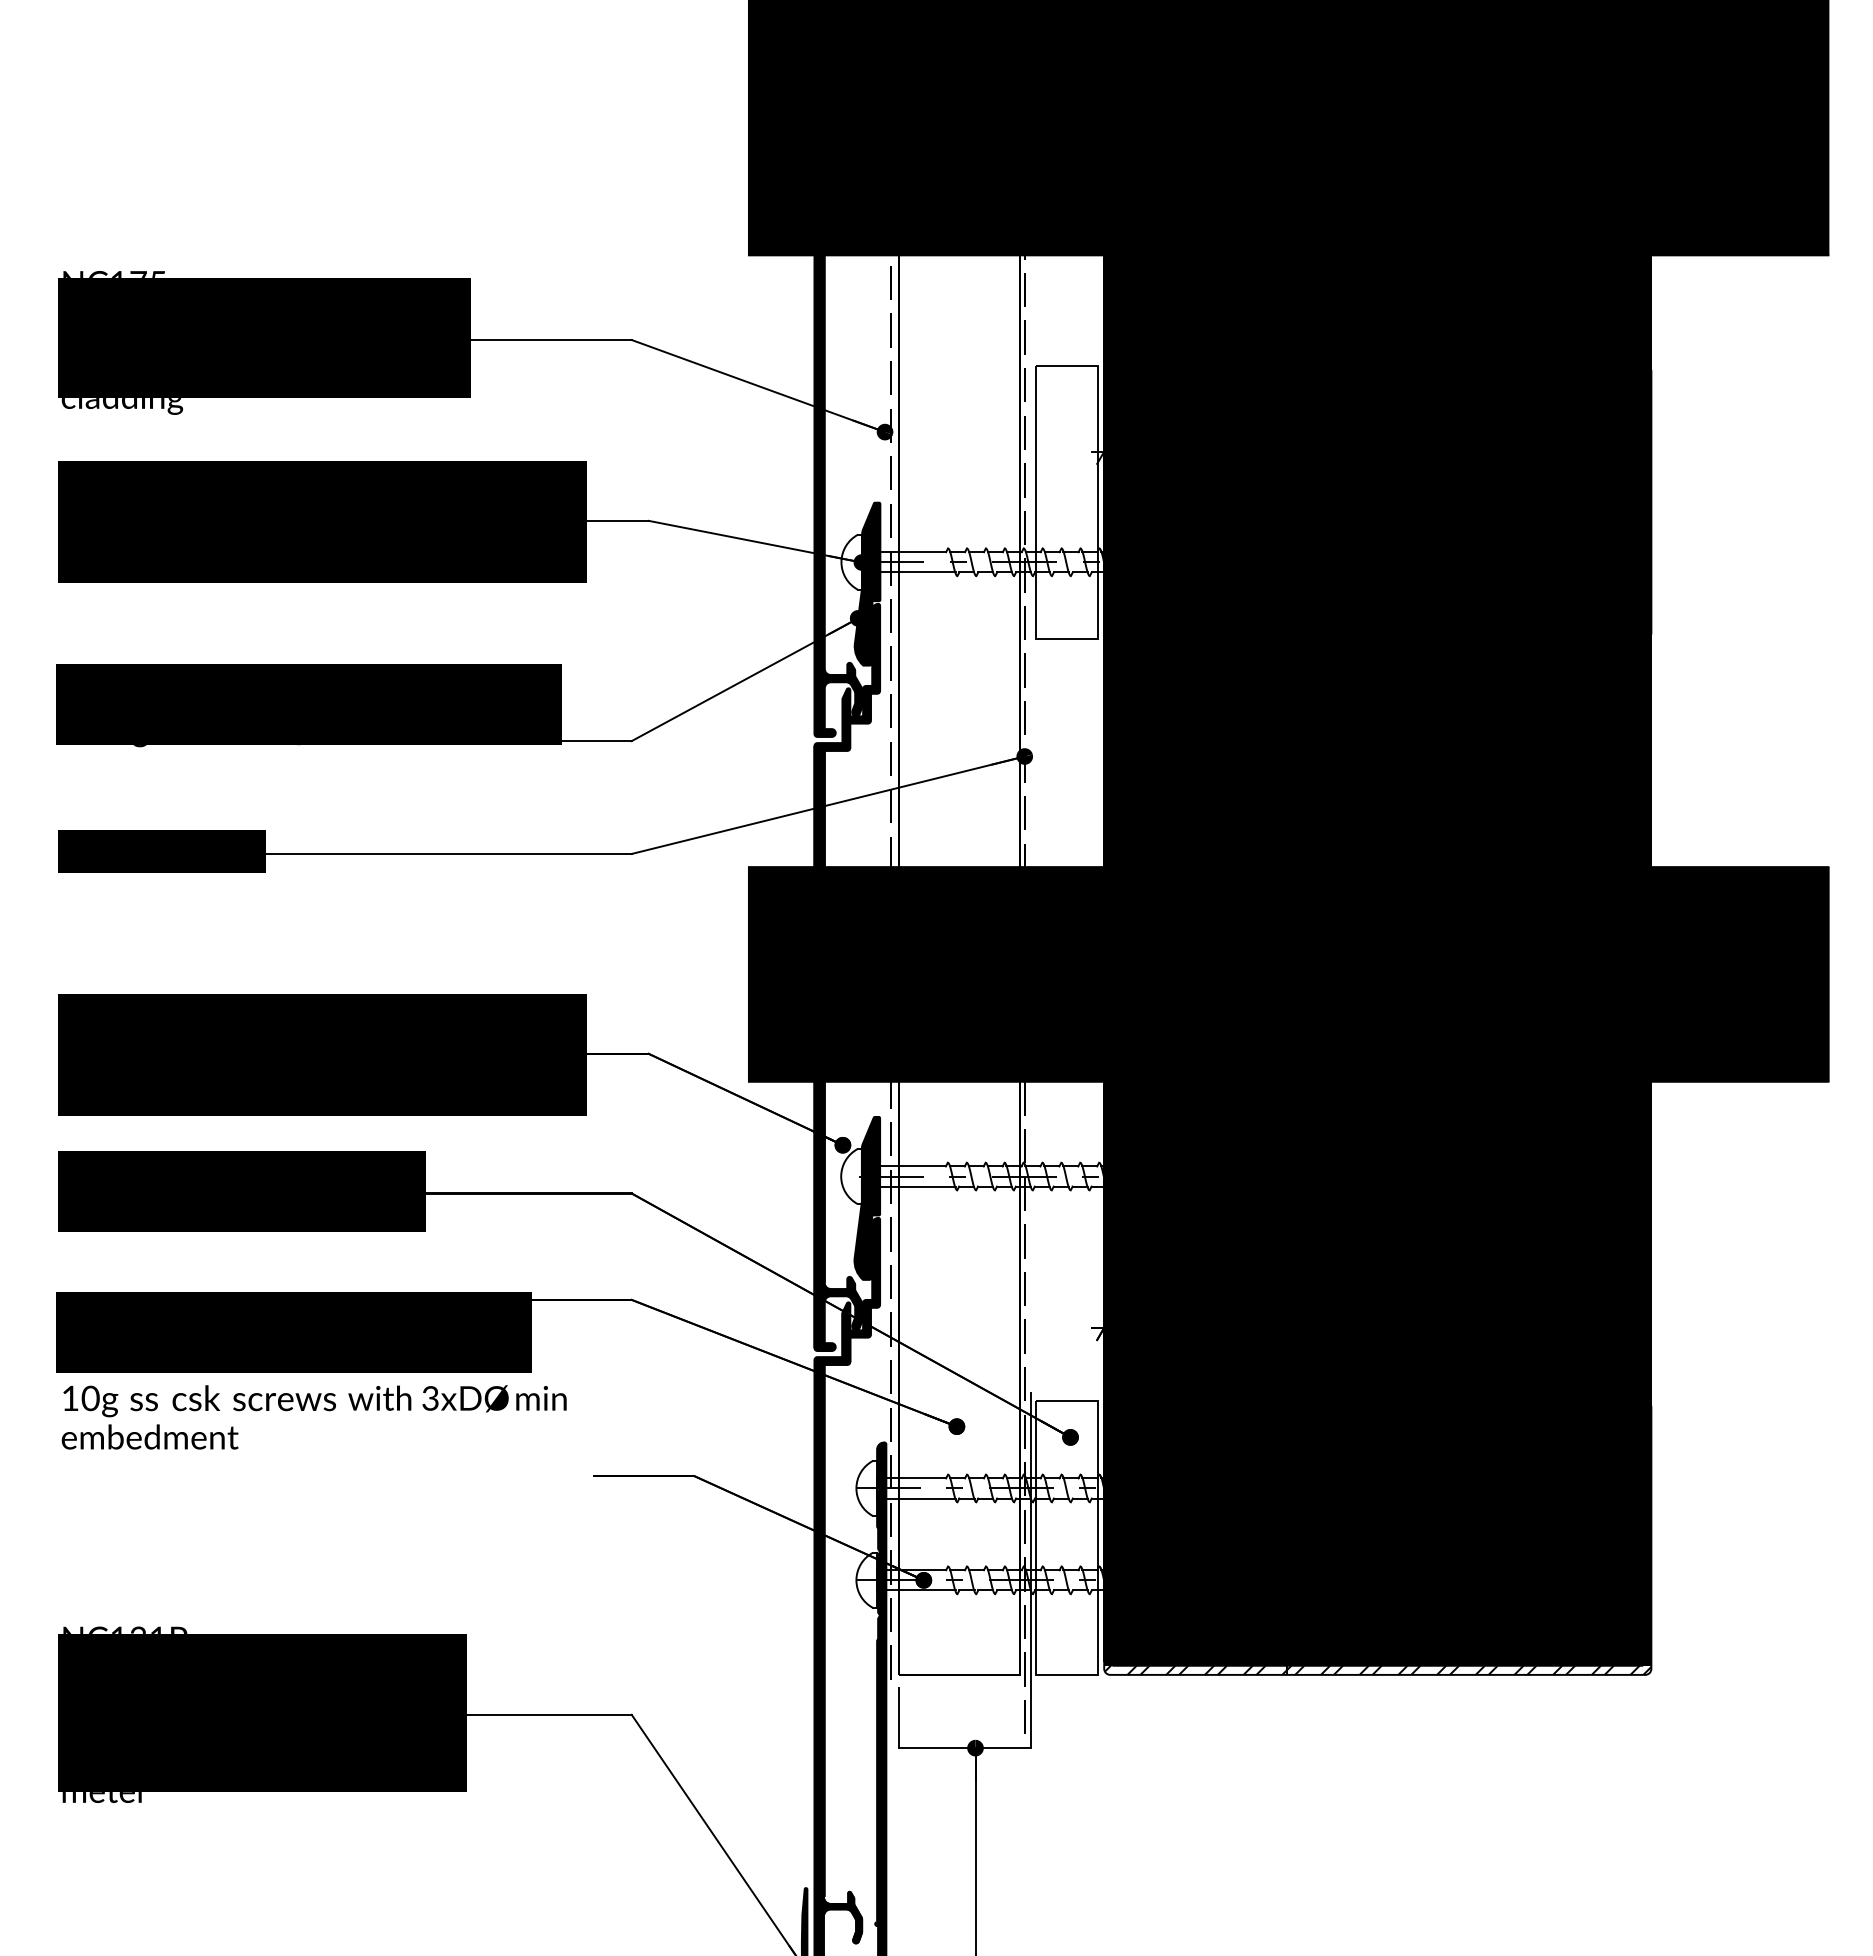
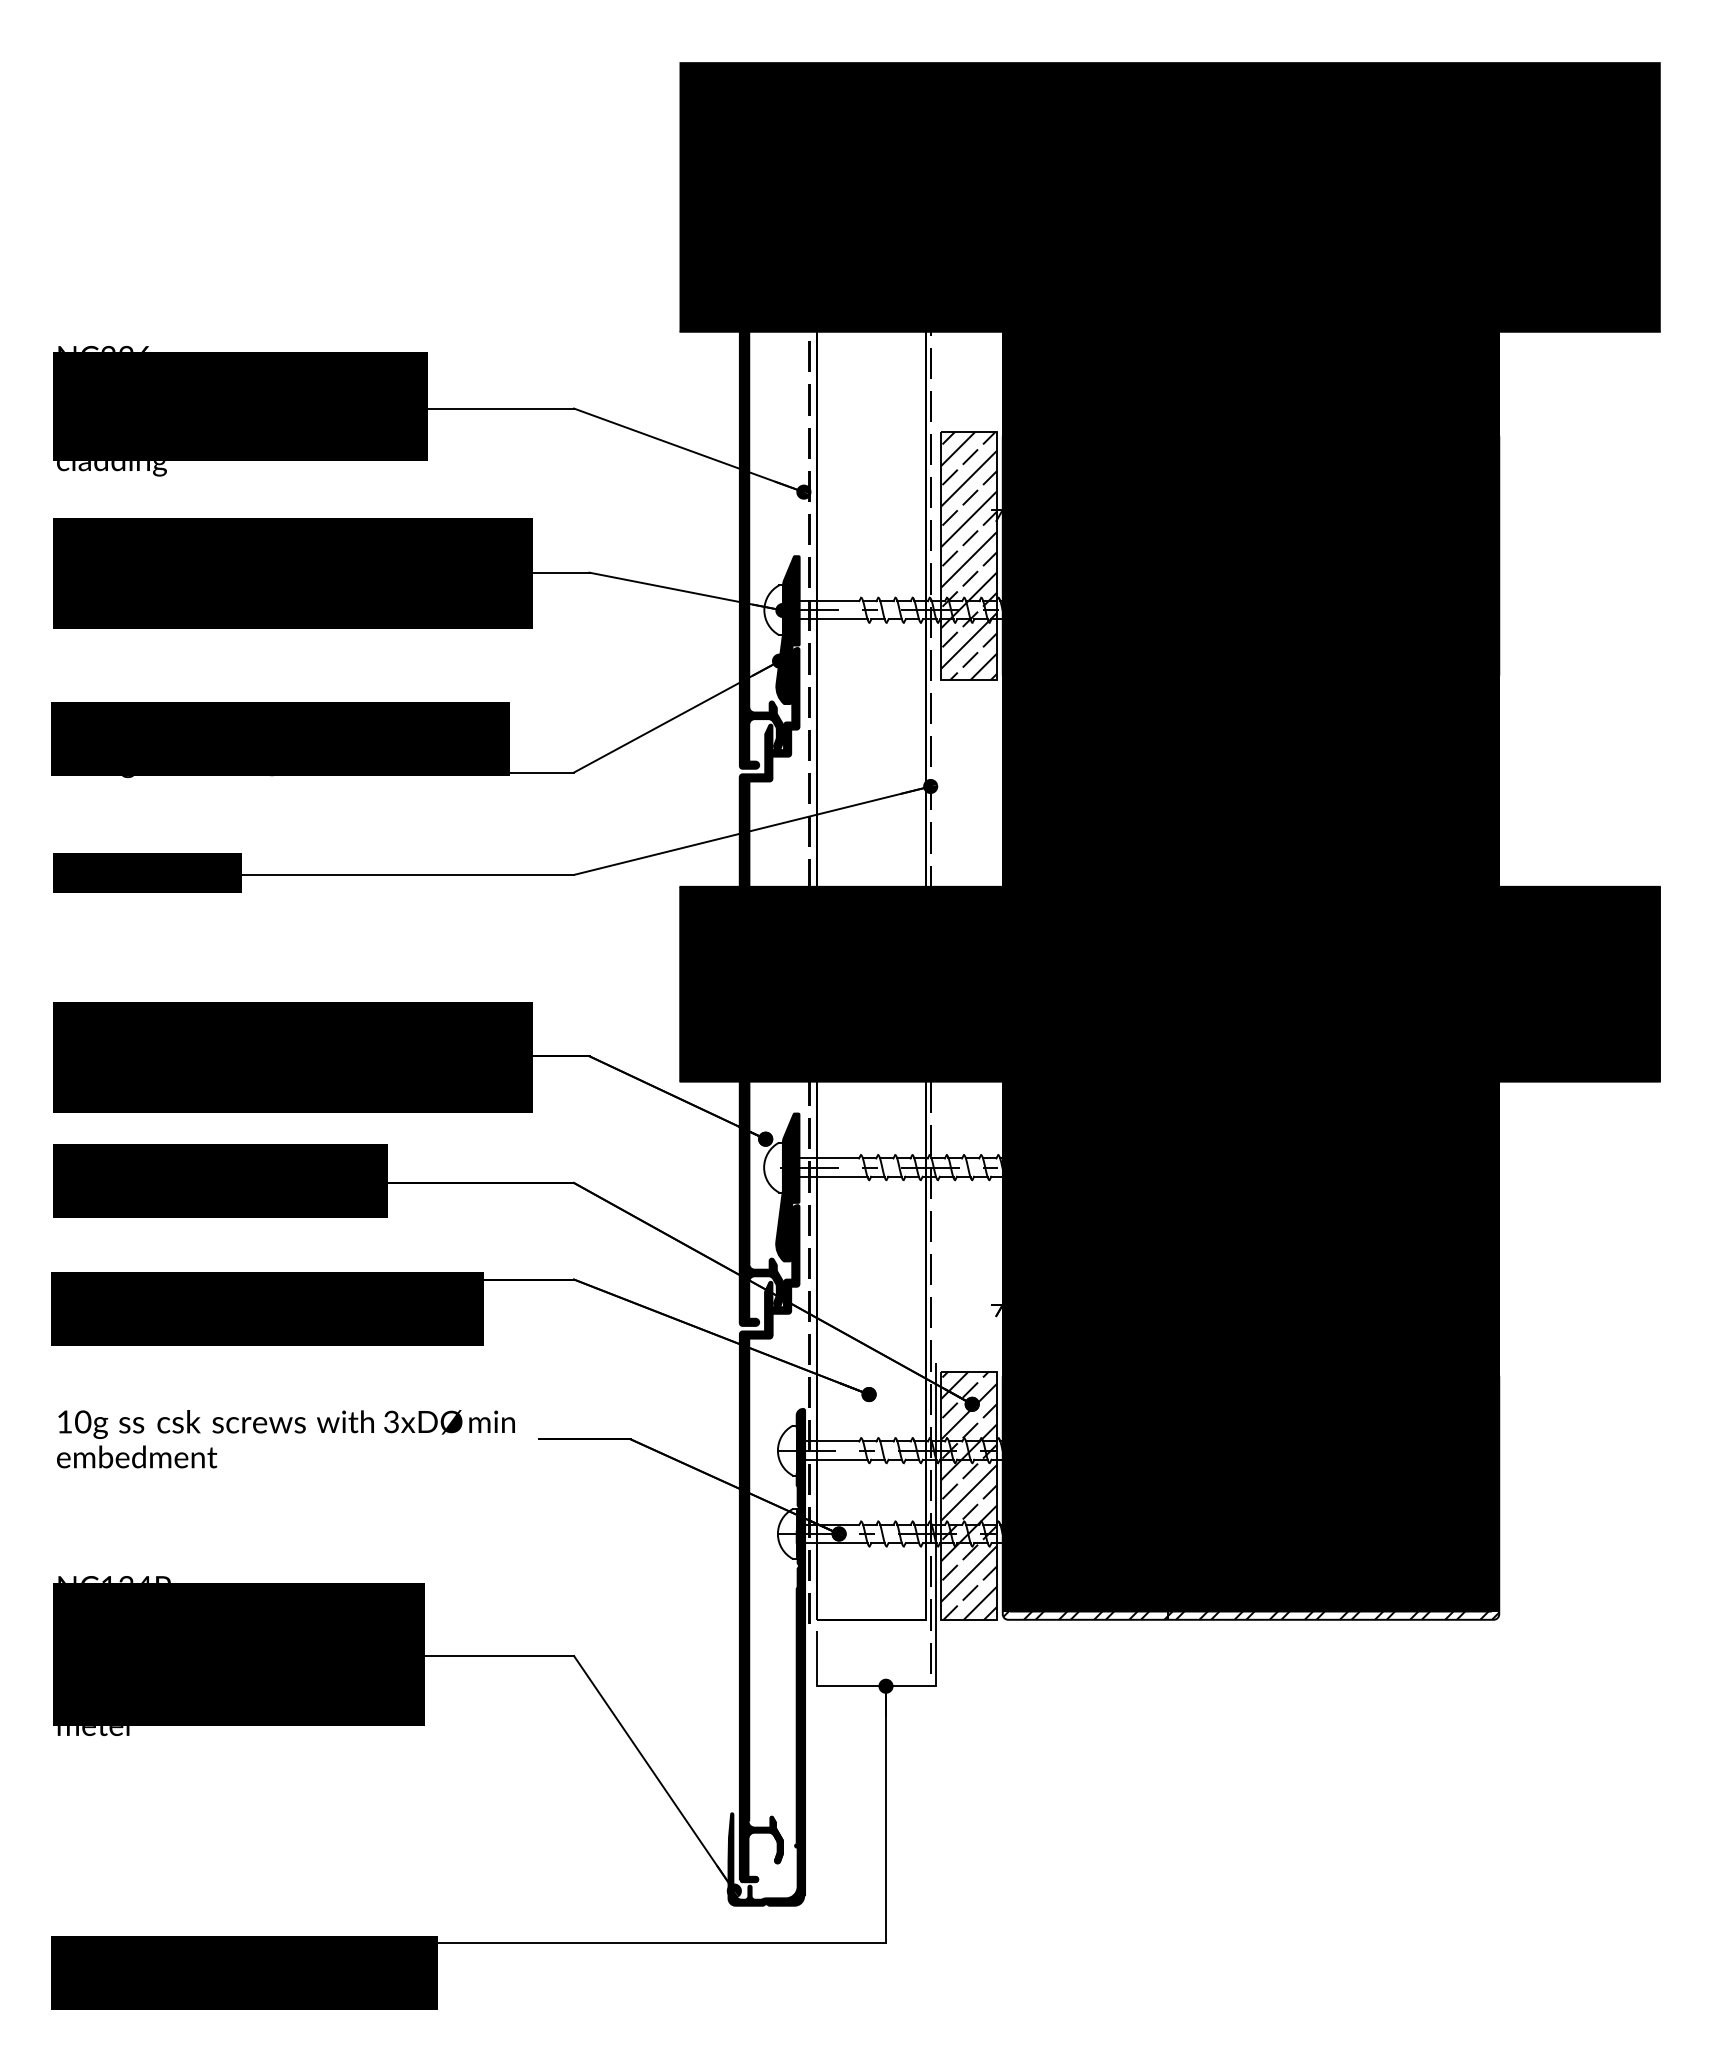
text: (137, 273) -> (125, 348), NC175 -> NC226
hatch: (1066, 501) -> (968, 555), added
text: (313, 1417) -> (285, 1439), moved
hatch: (1066, 1537) -> (968, 1495), added
text: (157, 1630) -> (143, 1579), NC131P -> NC134P

